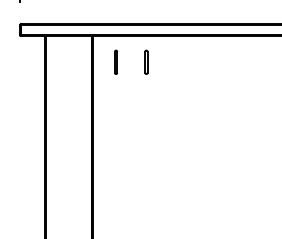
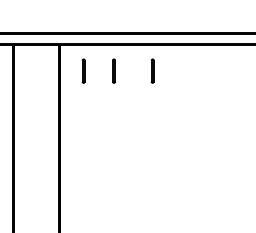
line: (185, 61) -> (153, 70), added

